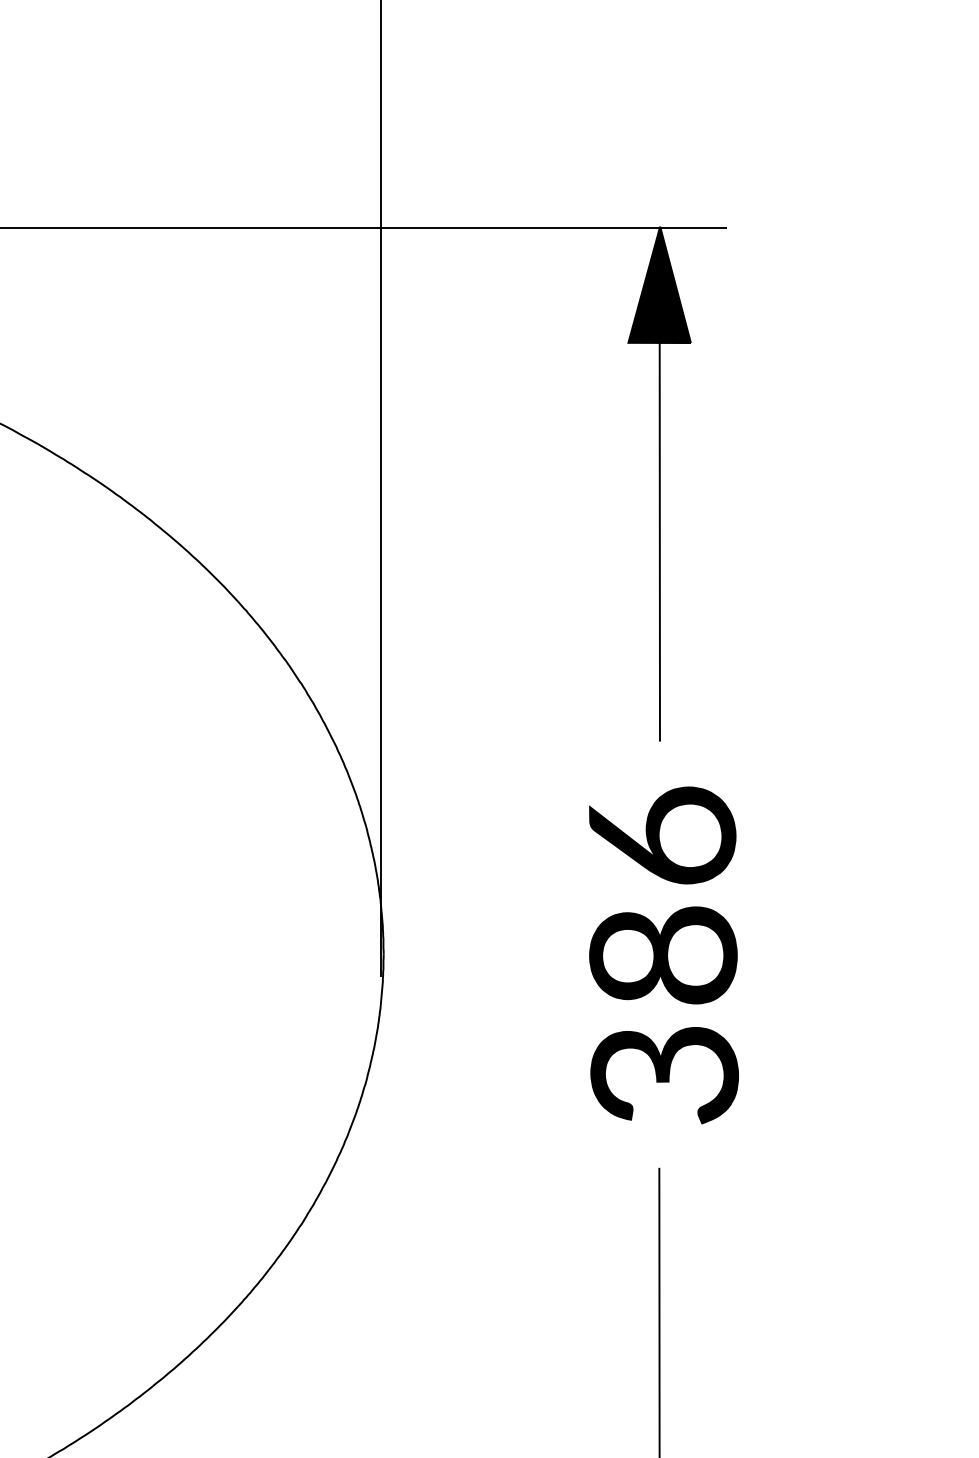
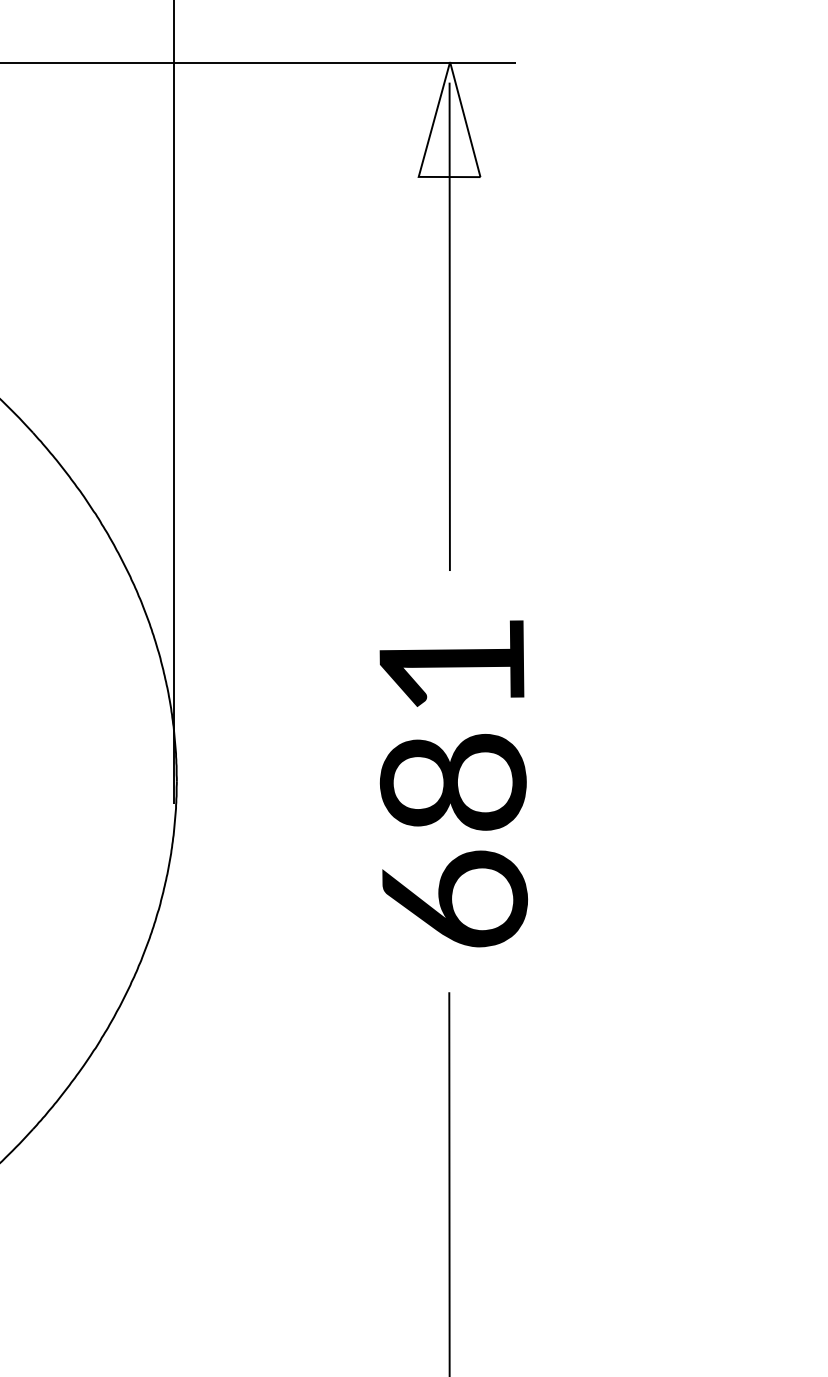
fill: (659, 284) -> (449, 119), removed
text: (662, 835) -> (452, 663), 6 -> 1
text: (664, 1074) -> (454, 900), 3 -> 6

